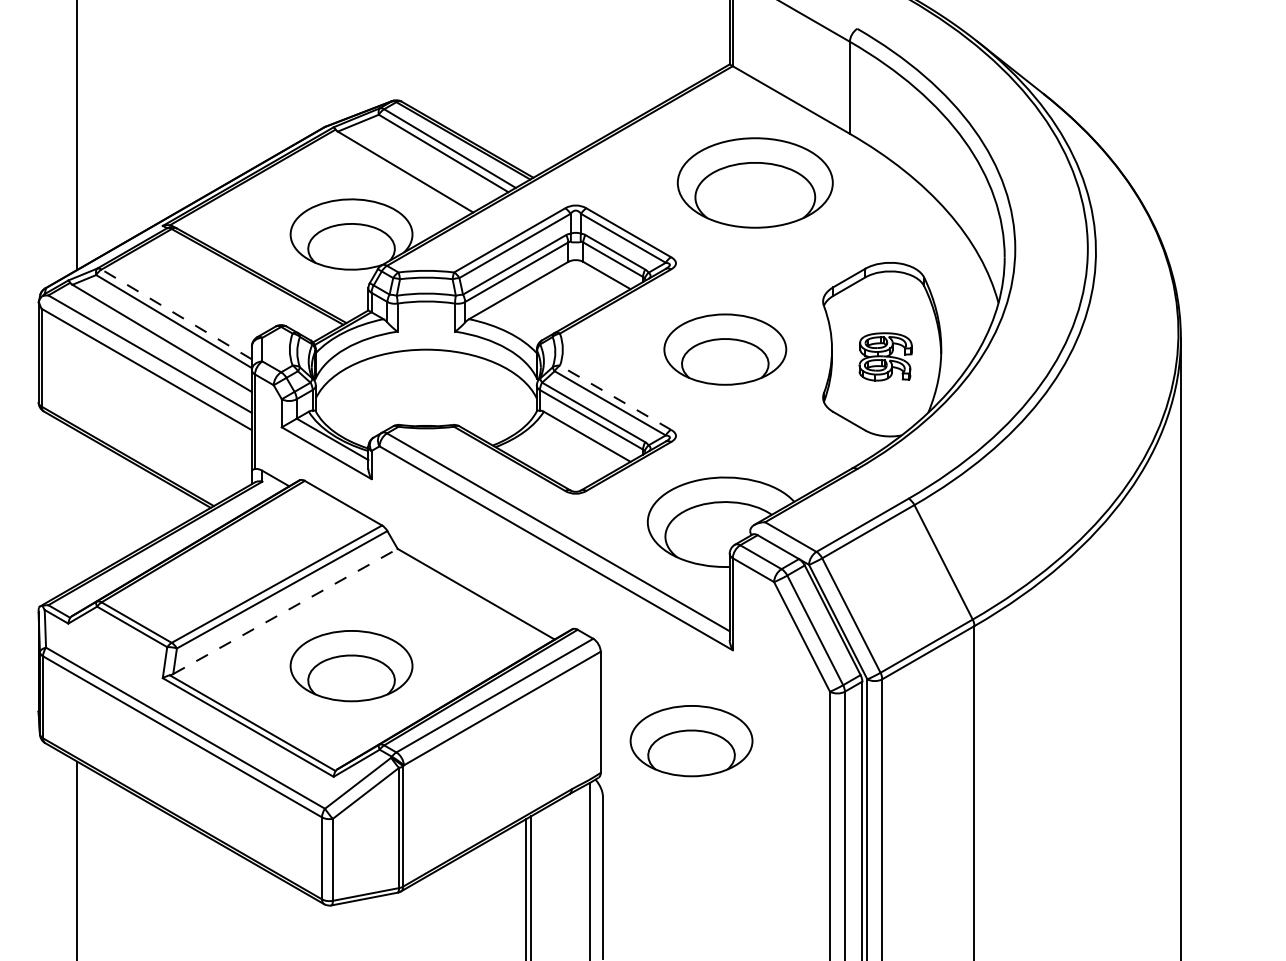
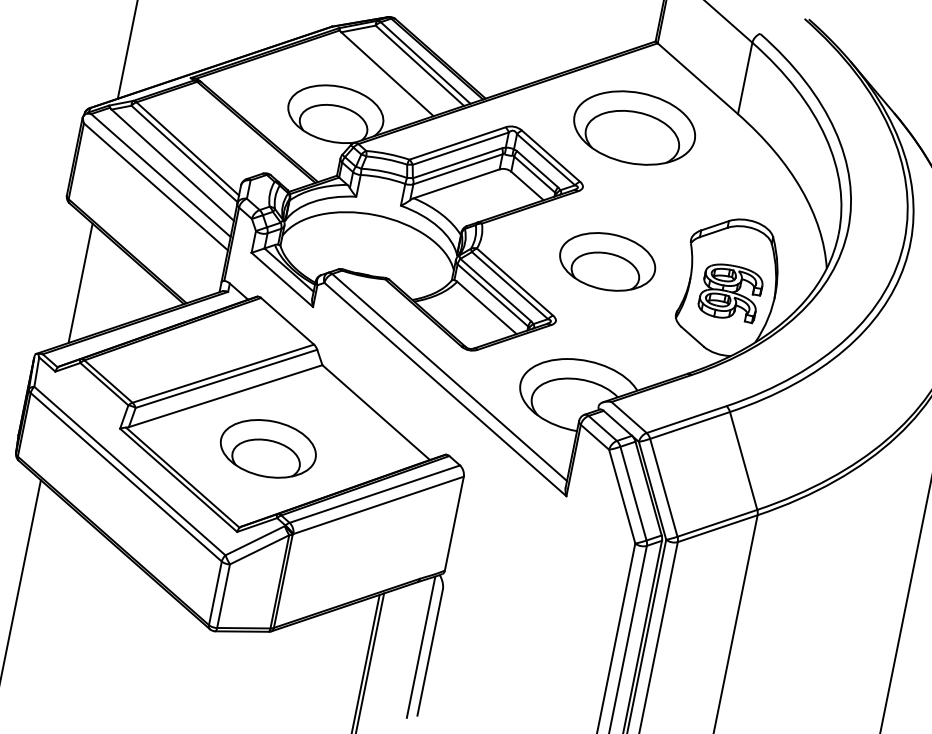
part: (754, 182) -> (634, 127), moved
line: (176, 314) -> (187, 148), dashed -> solid
part: (885, 356) -> (730, 292), size x1.43
line: (615, 397) -> (515, 281), dashed -> solid
line: (77, 507) -> (80, 283), added
line: (285, 611) -> (225, 396), dashed -> solid
part: (691, 741) -> (520, 560), removed

